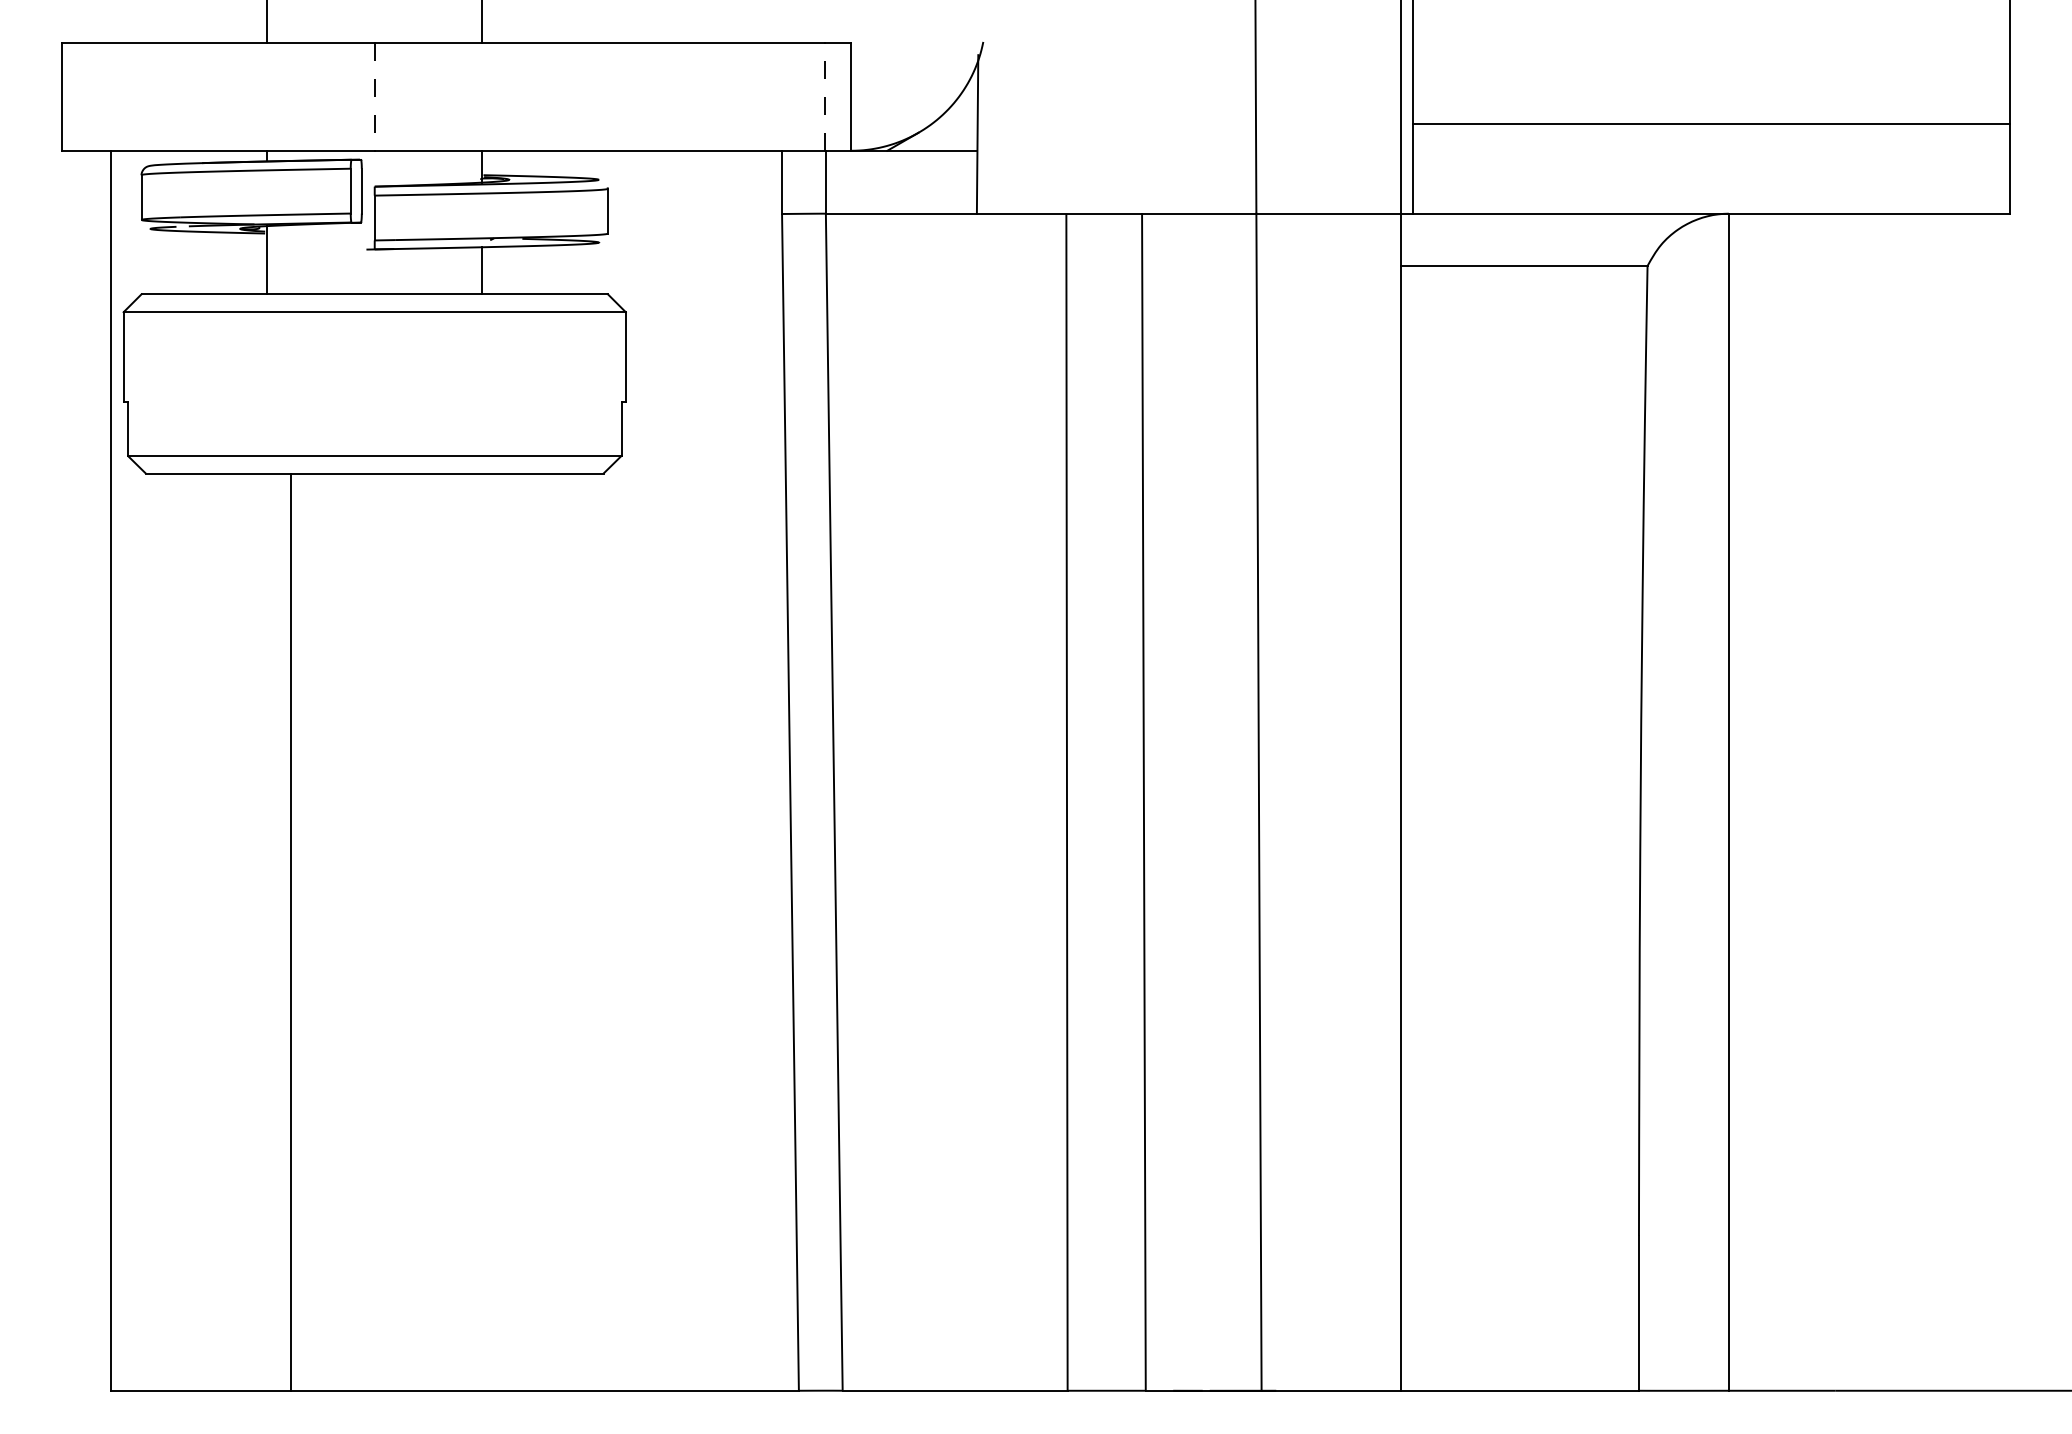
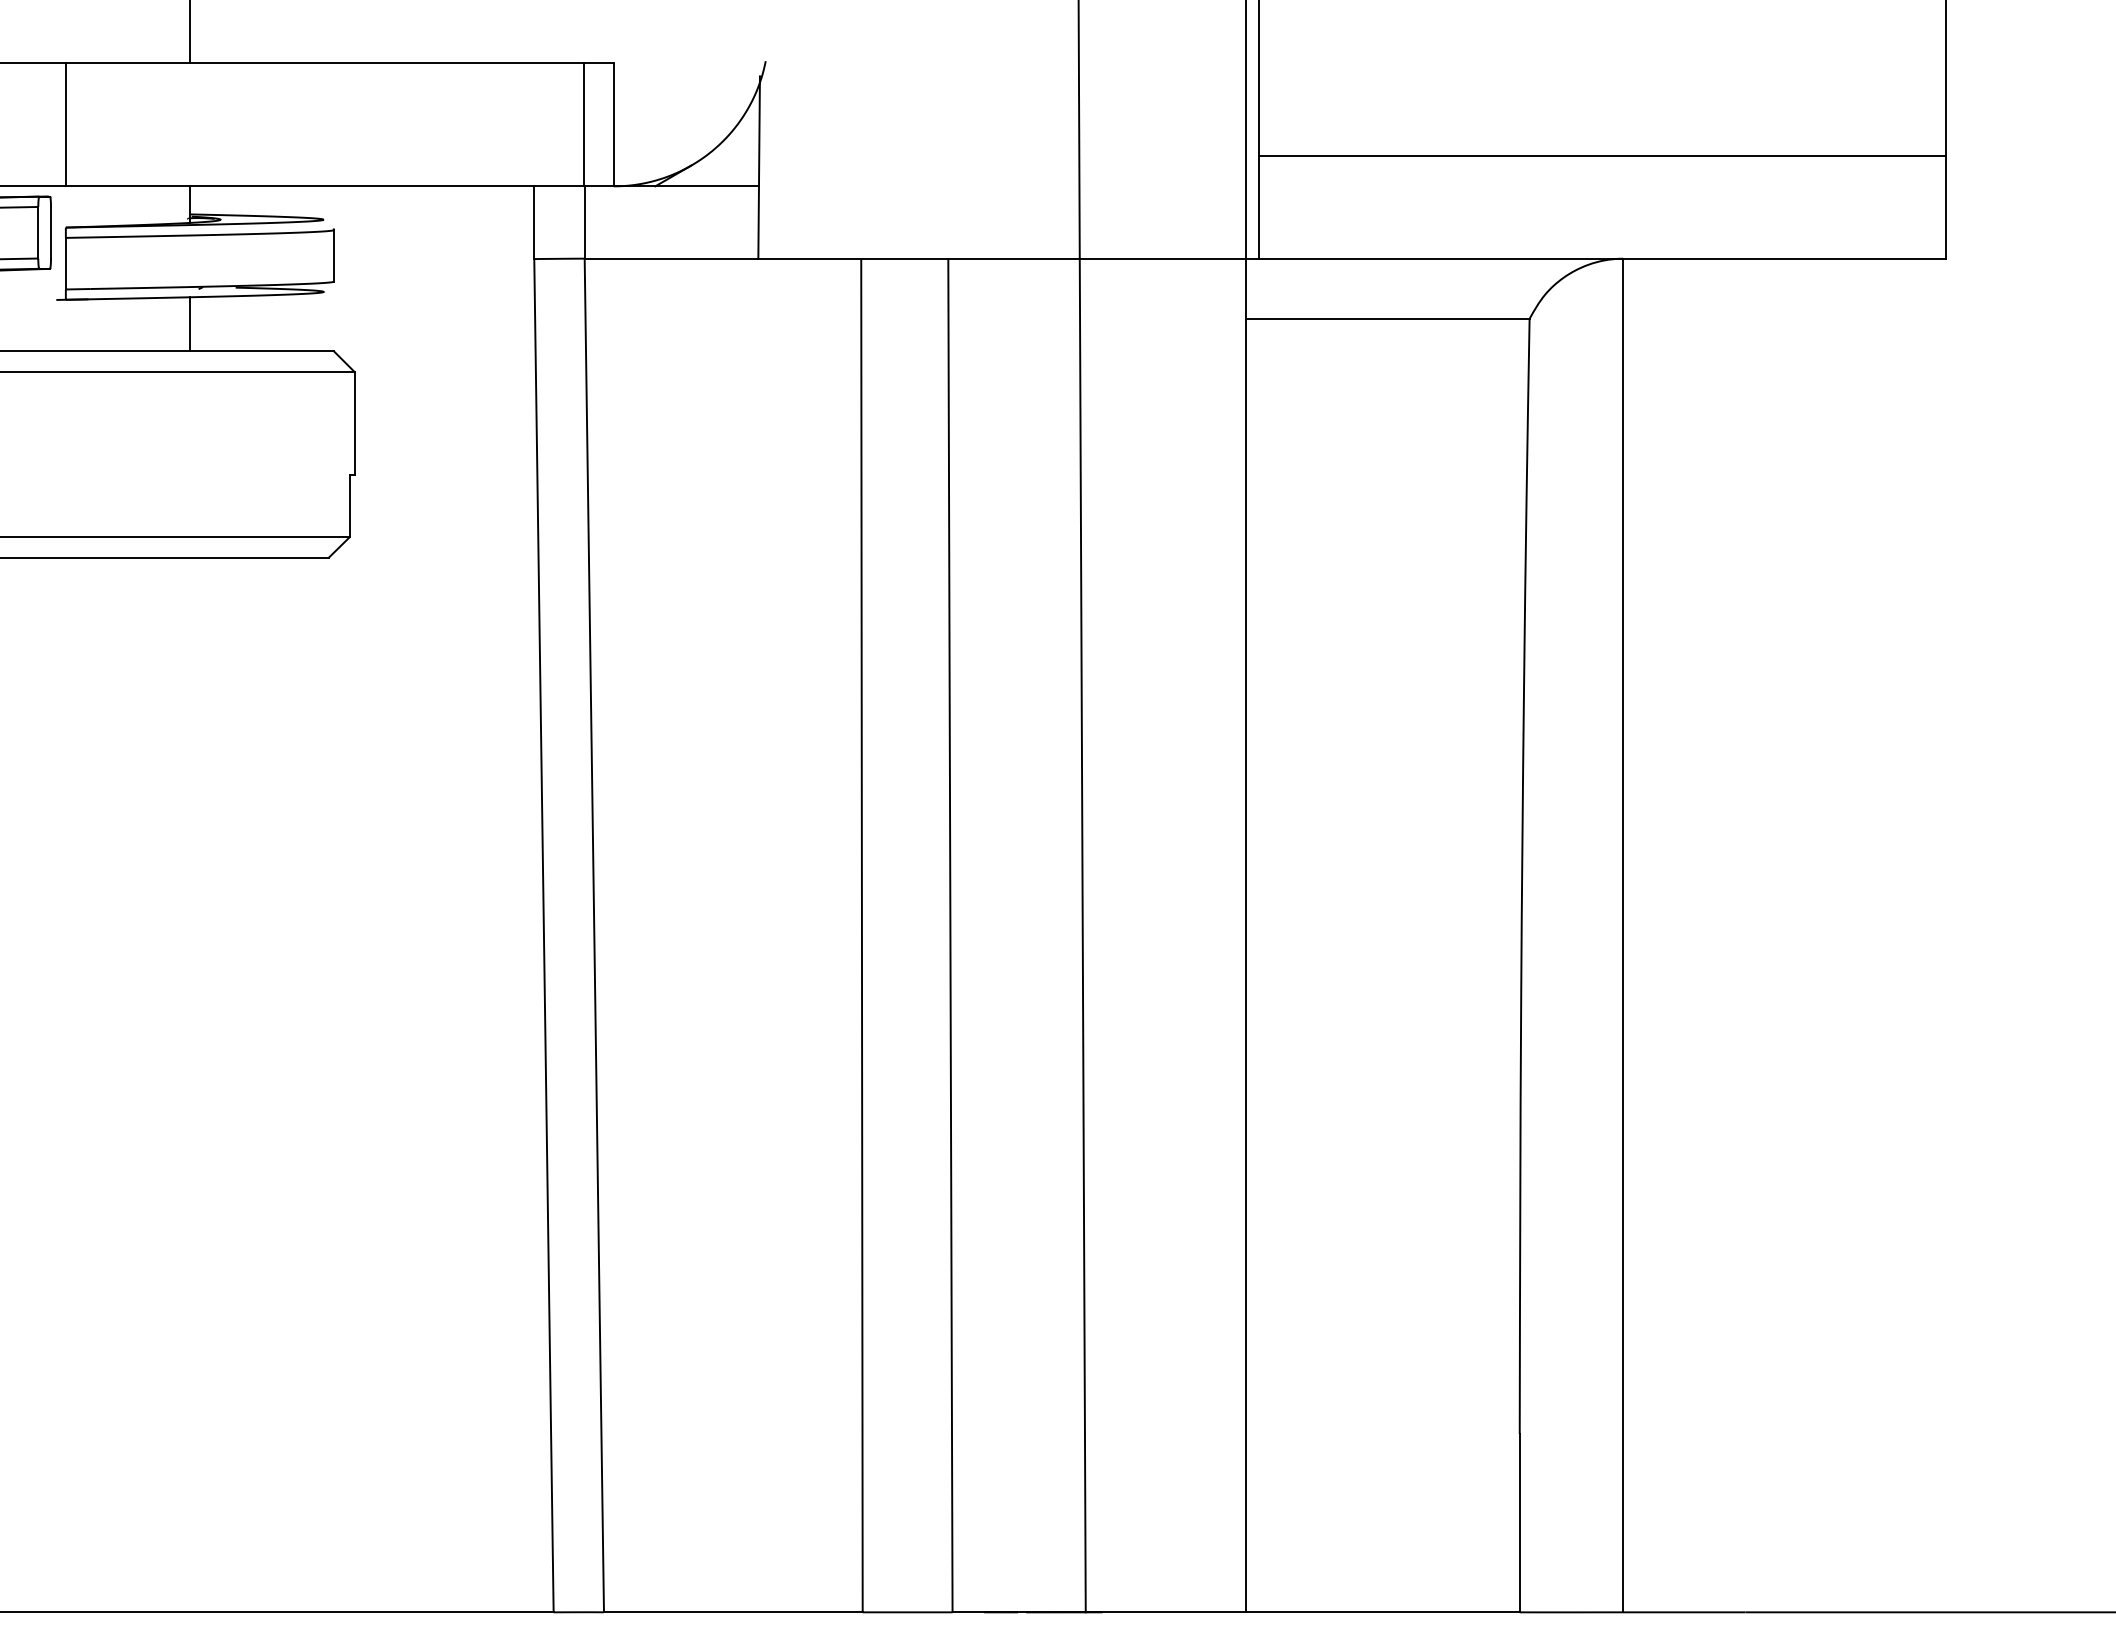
line: (374, 96) -> (65, 123), dashed -> solid
line: (825, 96) -> (584, 123), dashed -> solid

